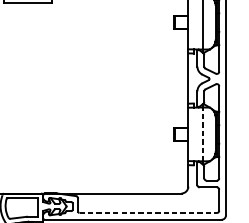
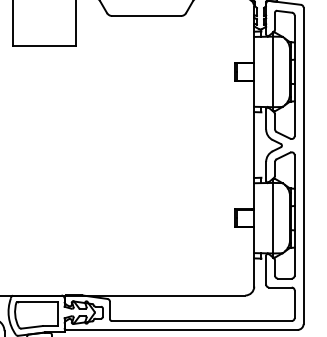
line: (202, 133) -> (272, 217), dashed -> solid
line: (148, 213) -> (201, 321), dashed -> solid

